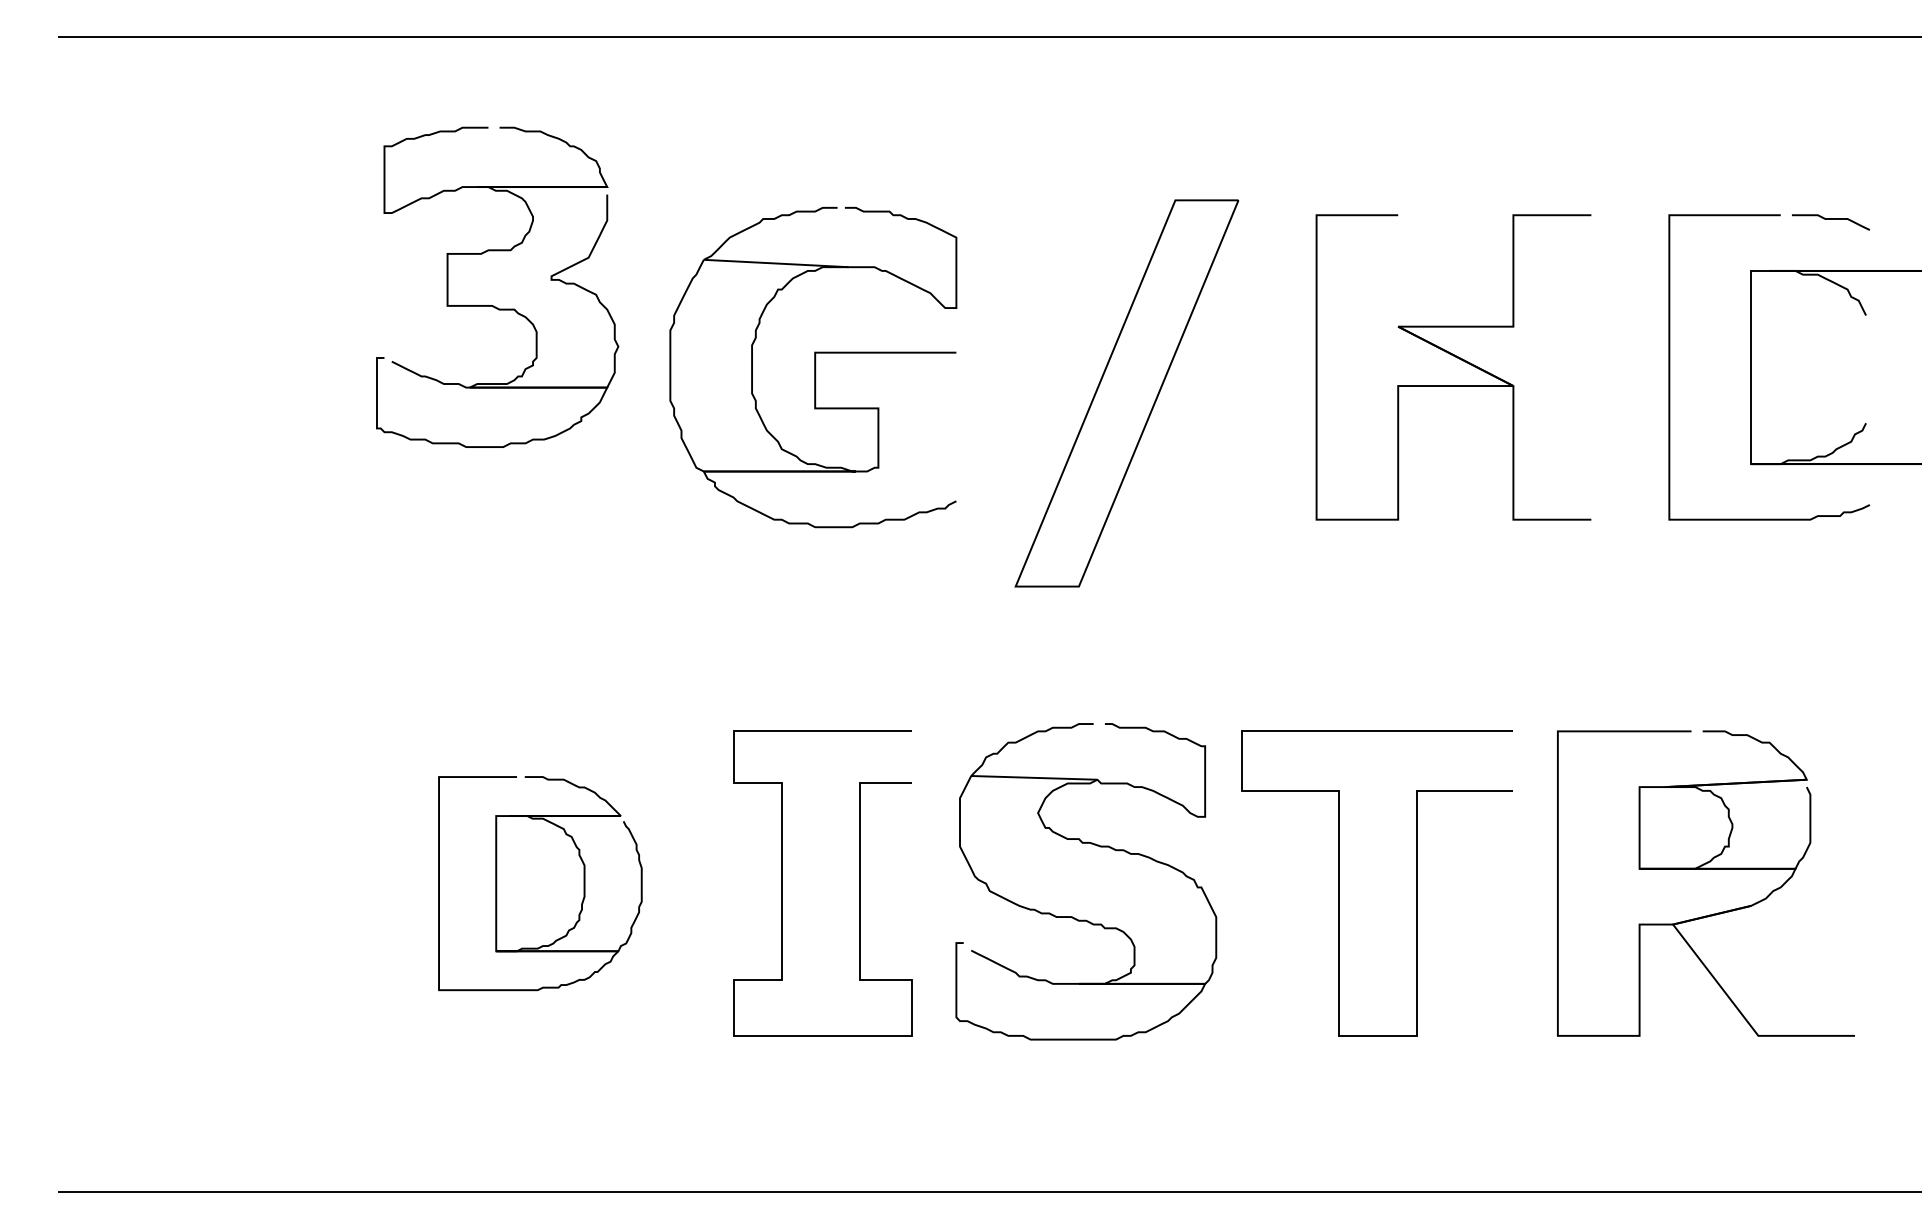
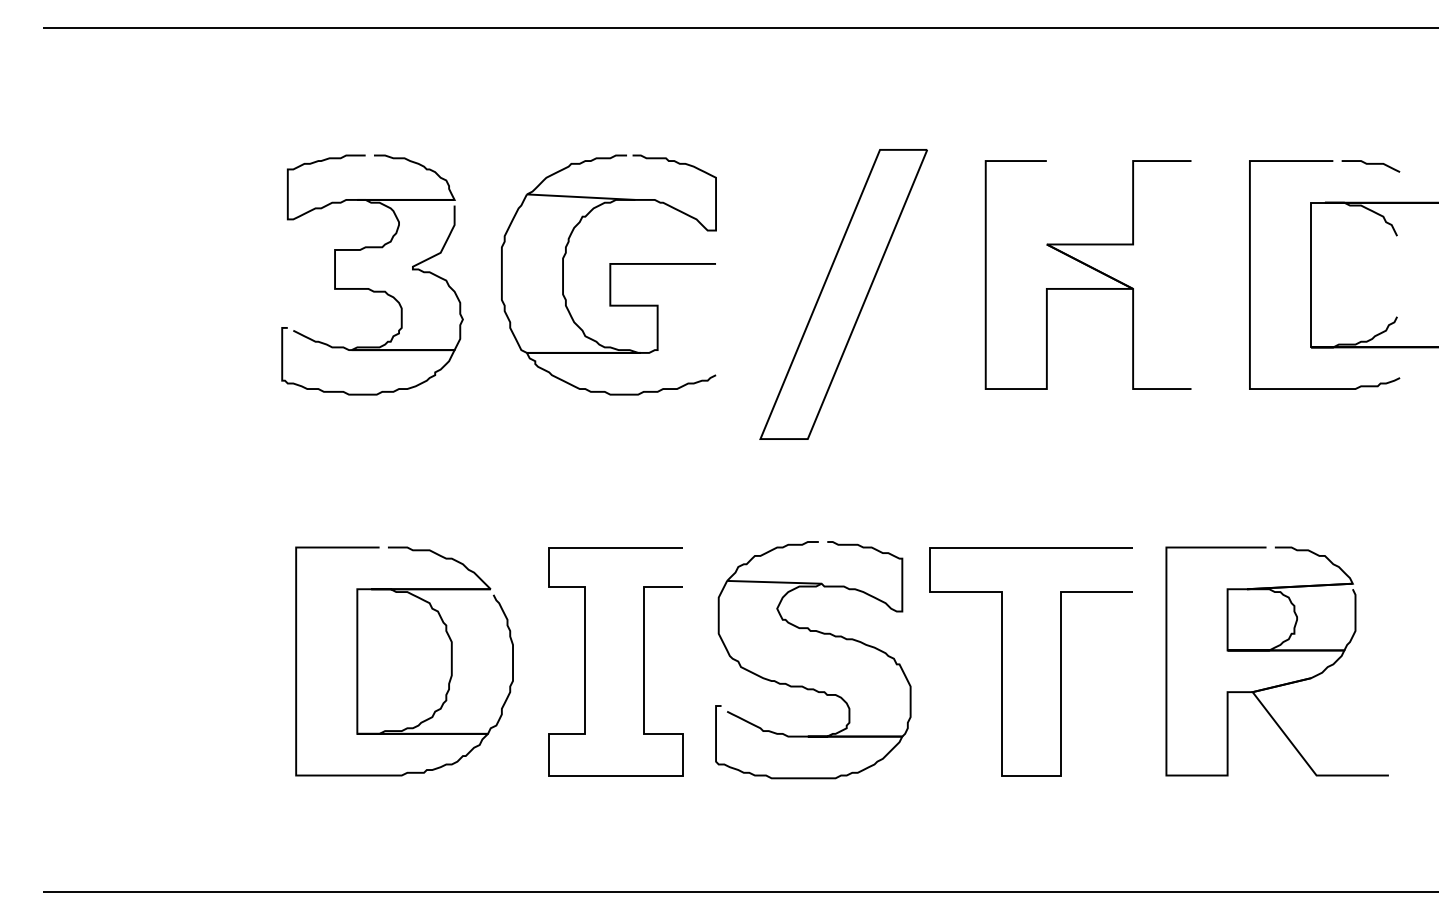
part: (494, 305) -> (370, 288), moved
part: (540, 883) -> (404, 661), size x1.43

